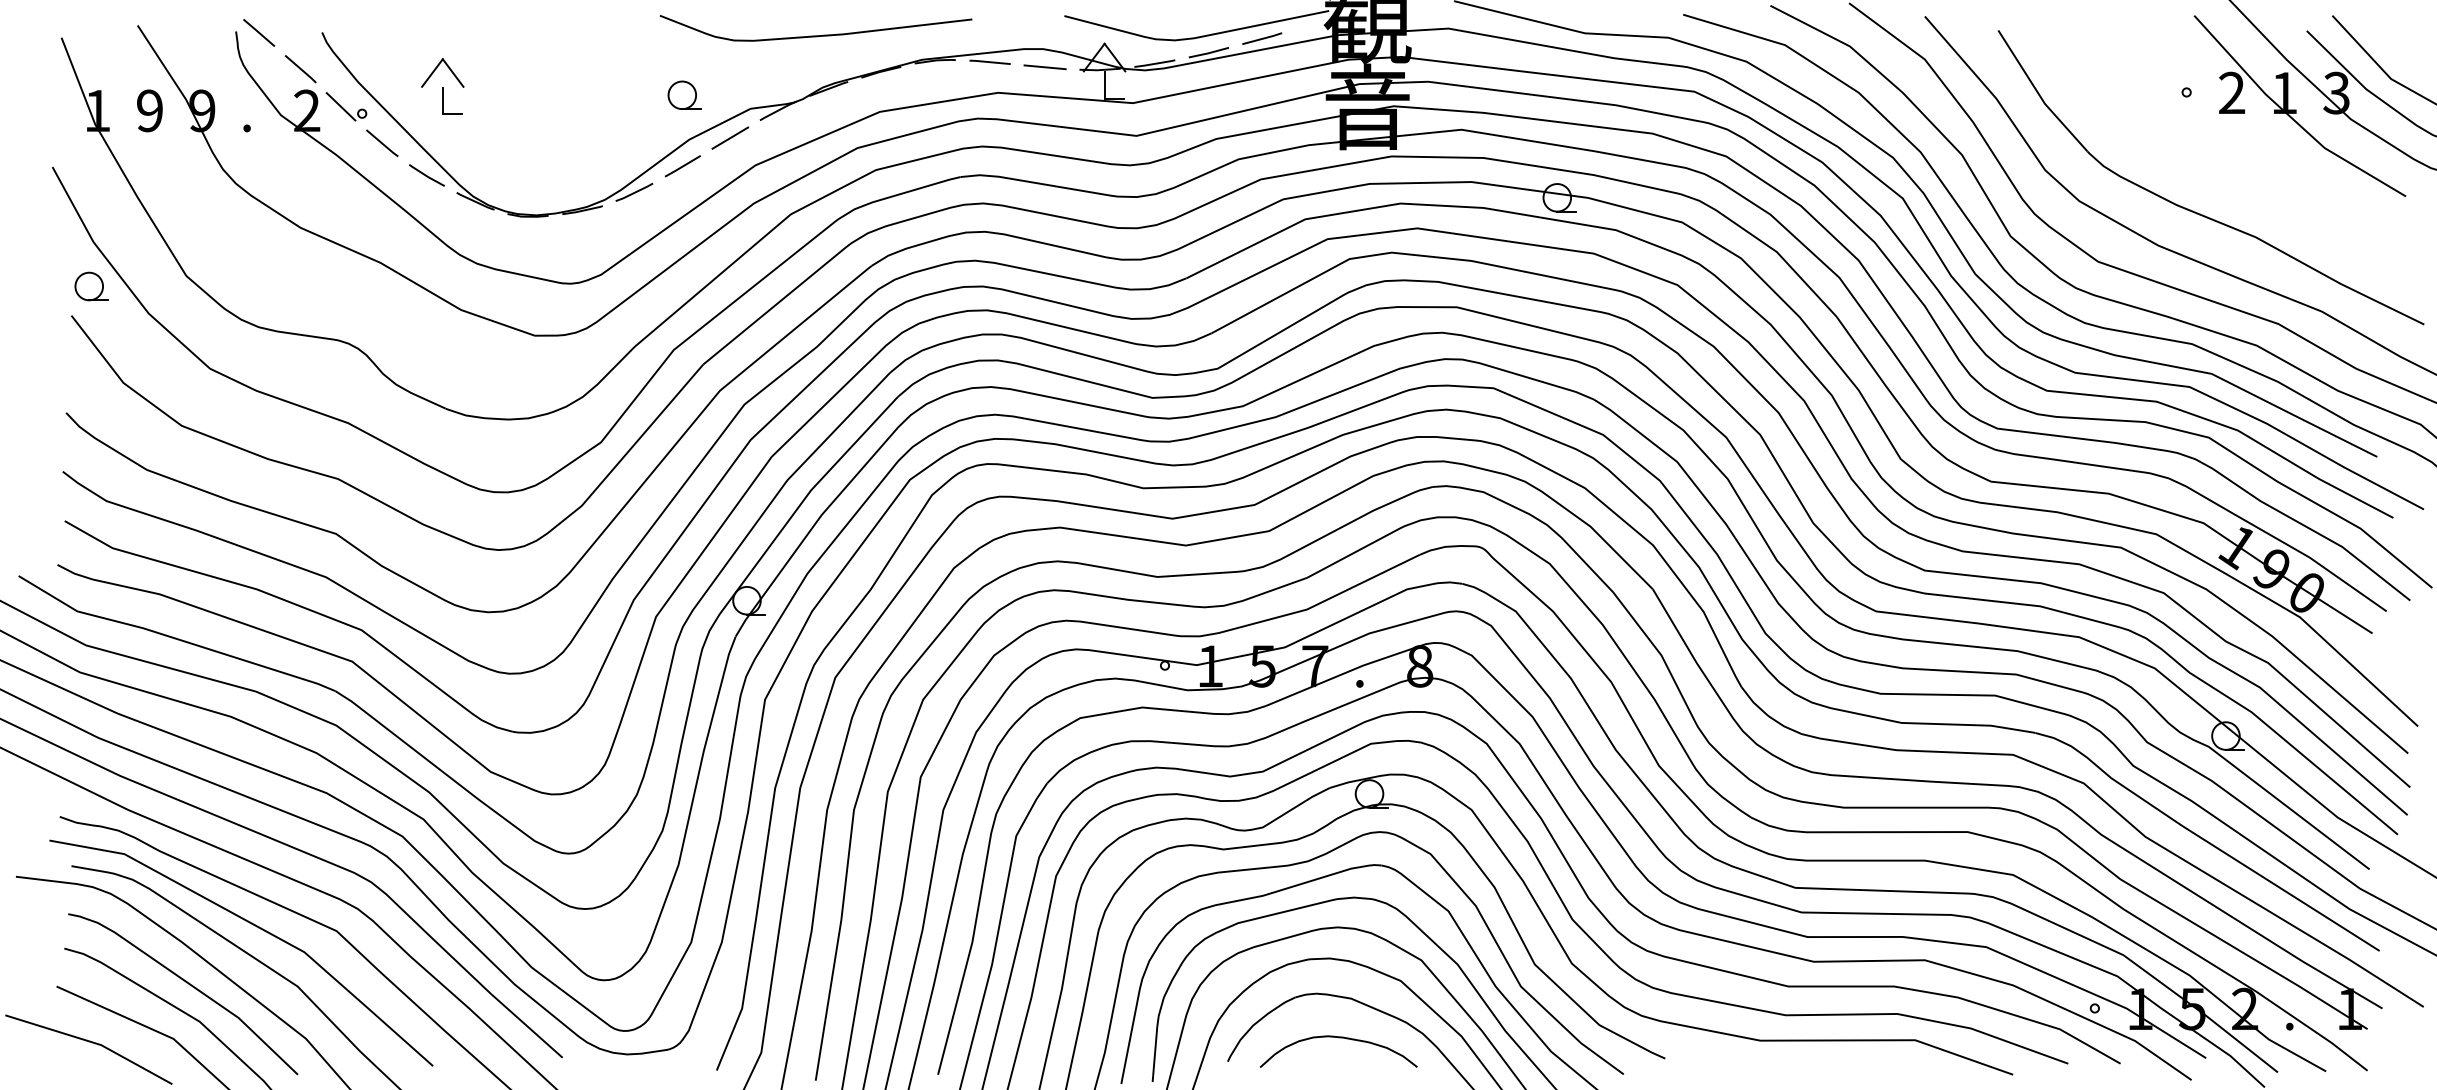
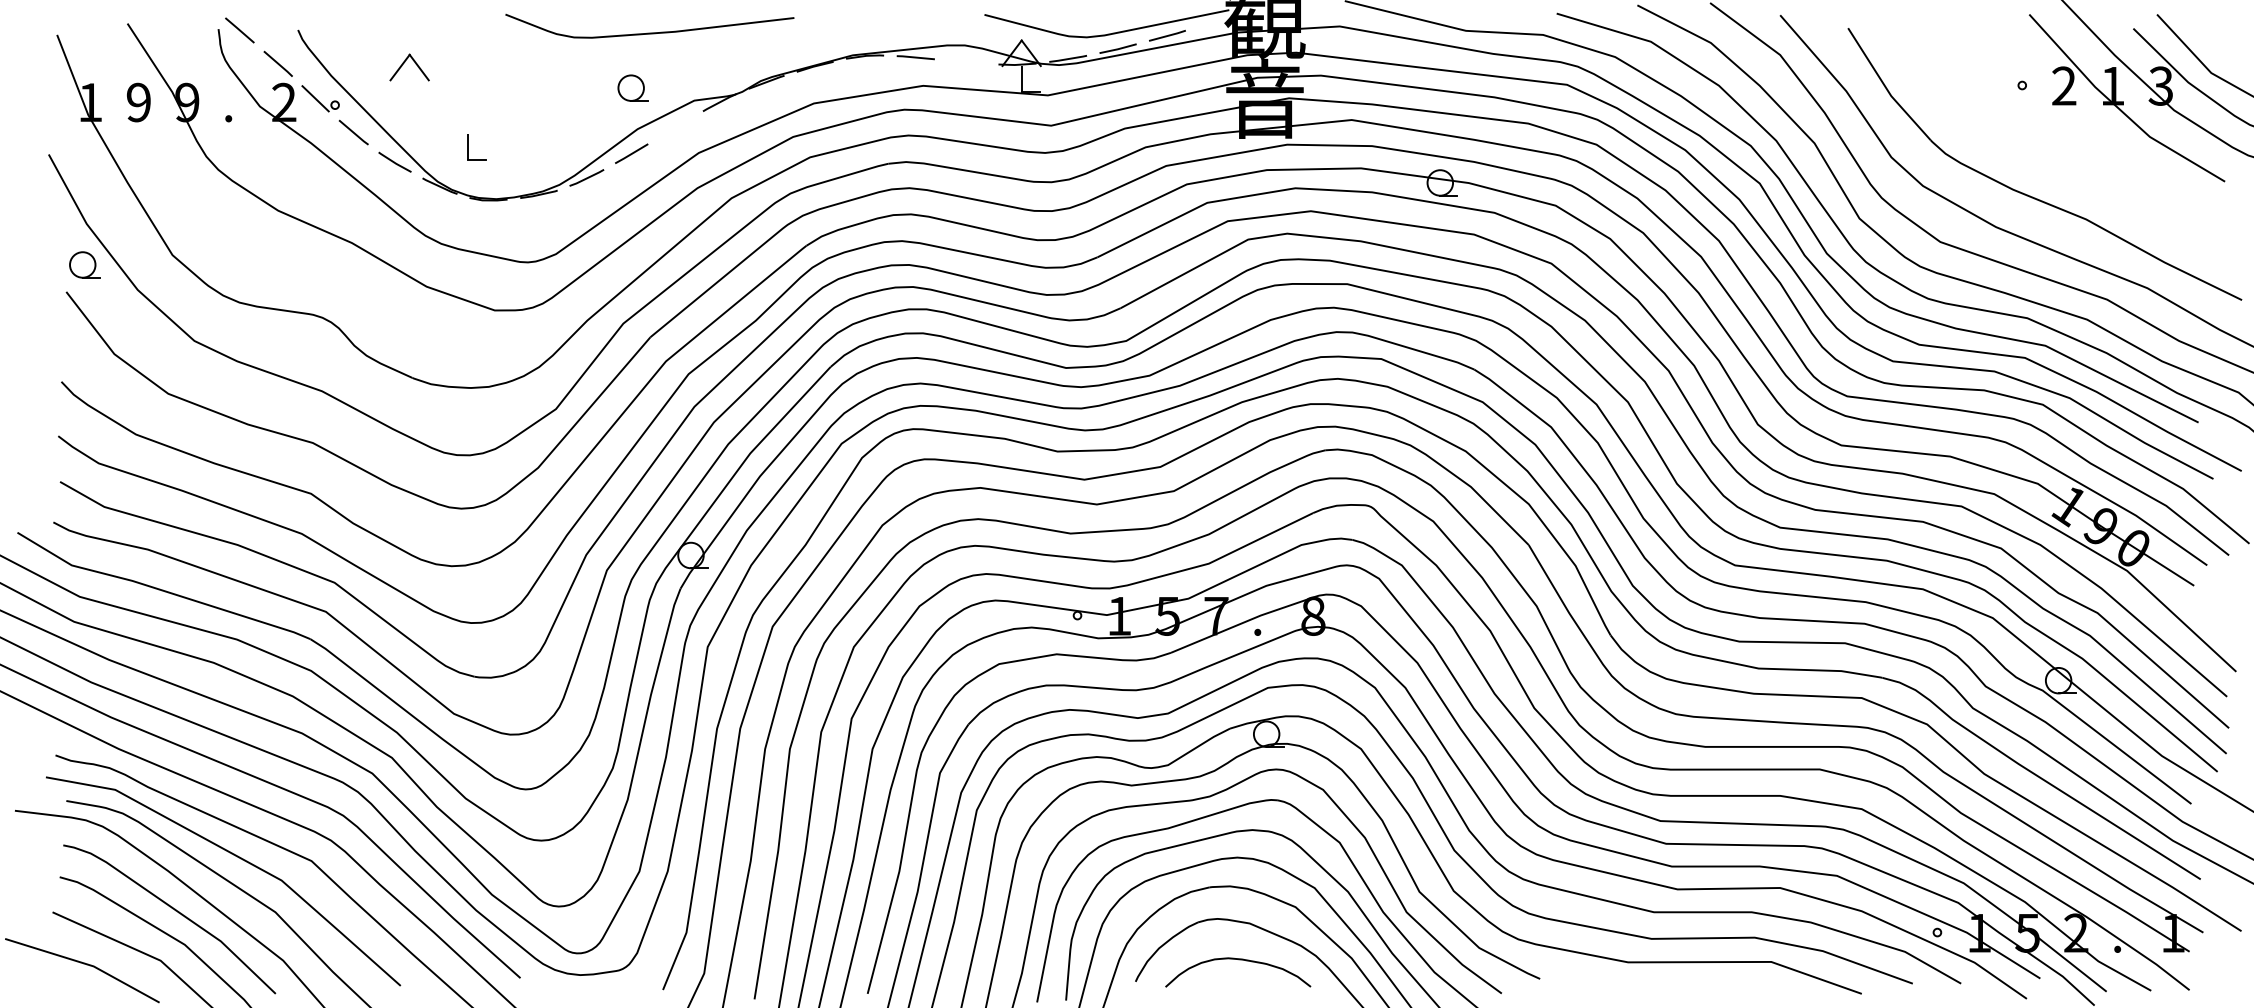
curve: (815, 35) -> (649, 32), moved
line: (1044, 67) -> (966, 62), removed
part: (443, 101) -> (468, 147), moved
line: (730, 137) -> (675, 127), removed

